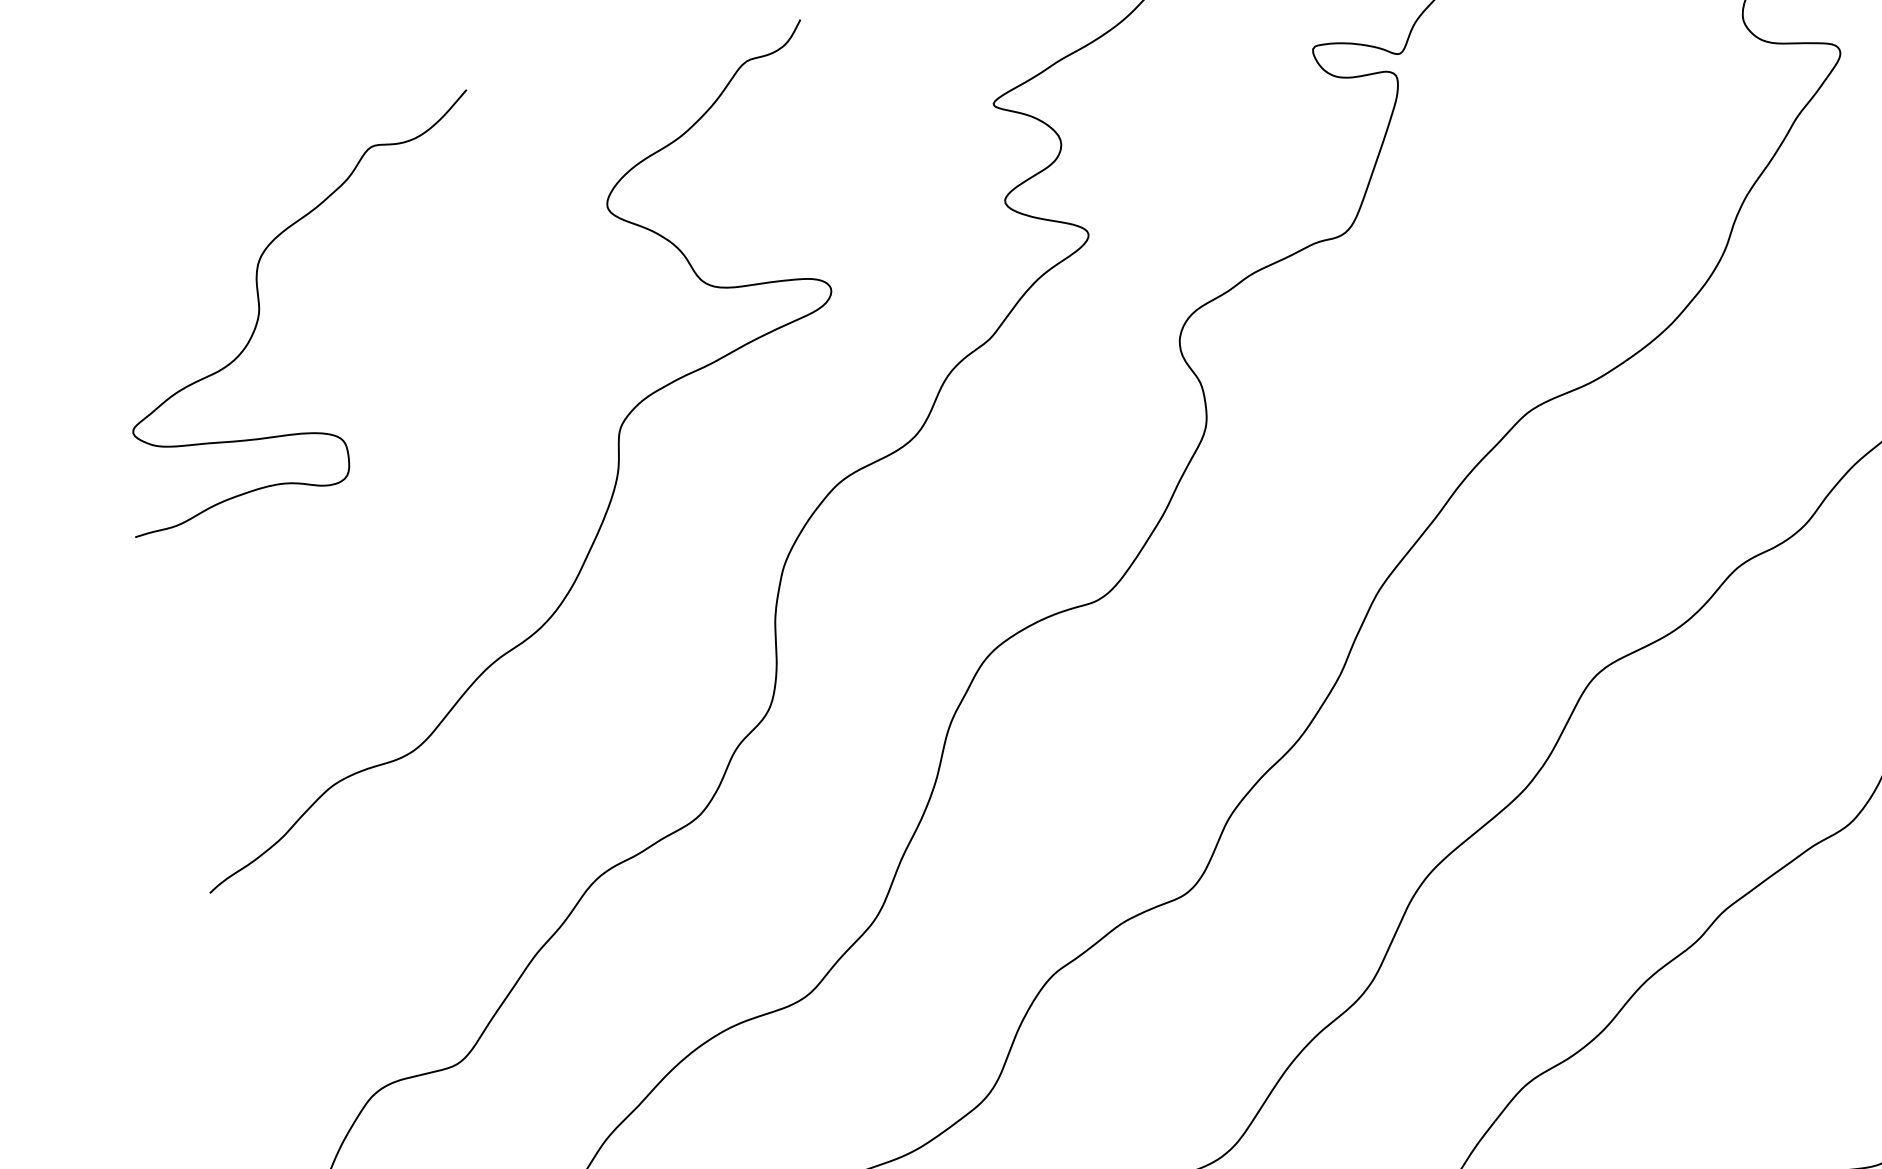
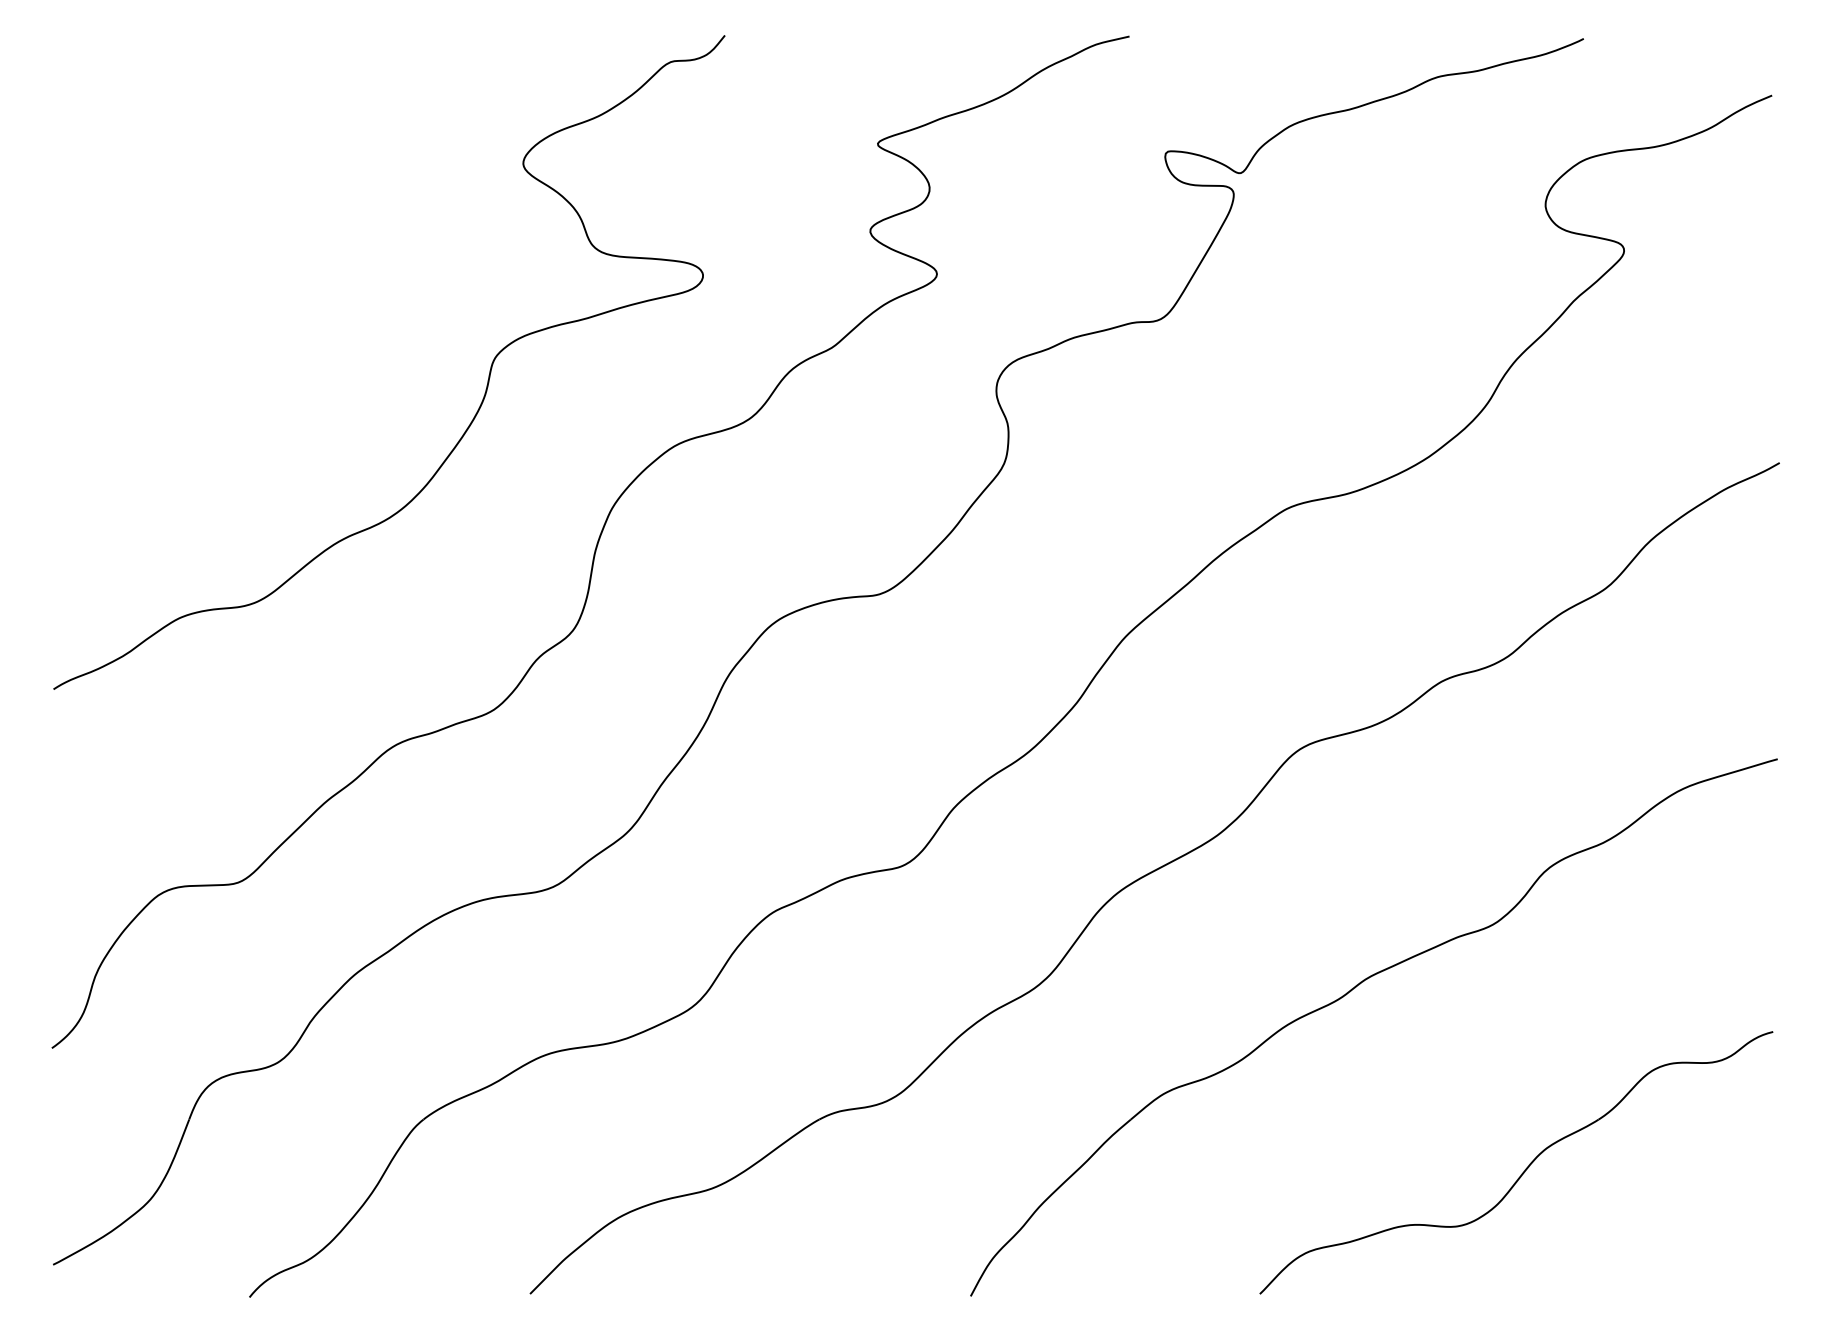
part: (260, 310) -> (202, 191), removed

